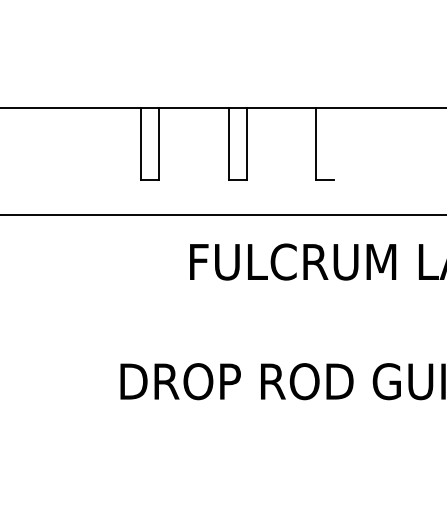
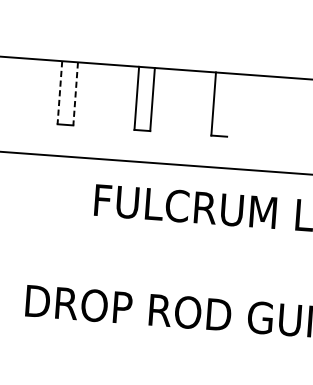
line: (141, 143) -> (59, 92), solid -> dashed
line: (159, 143) -> (75, 93), solid -> dashed

